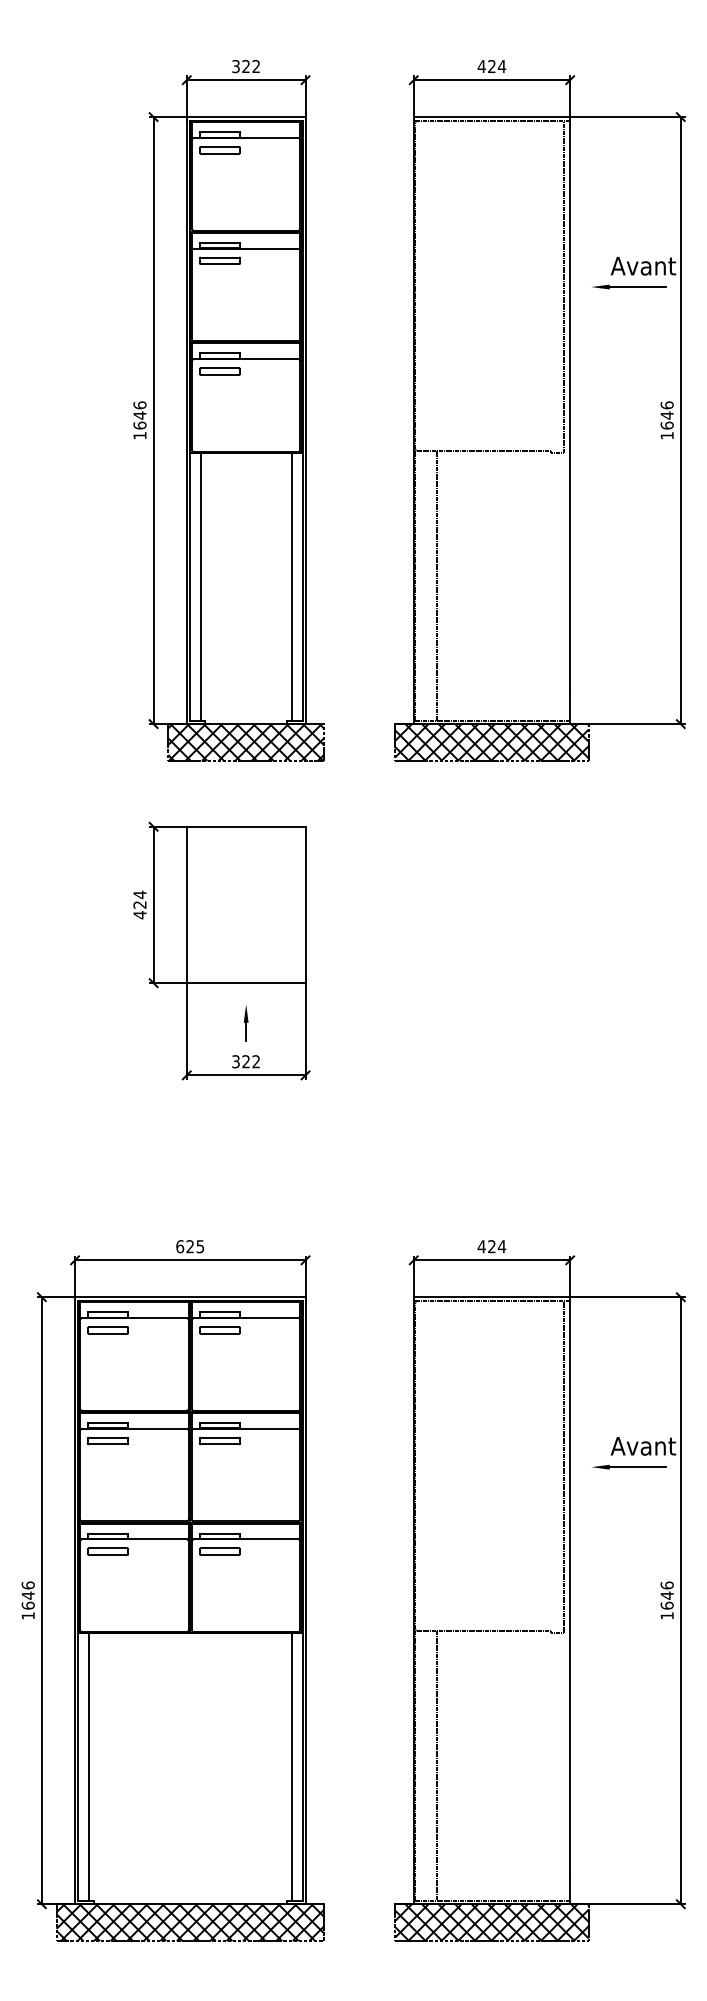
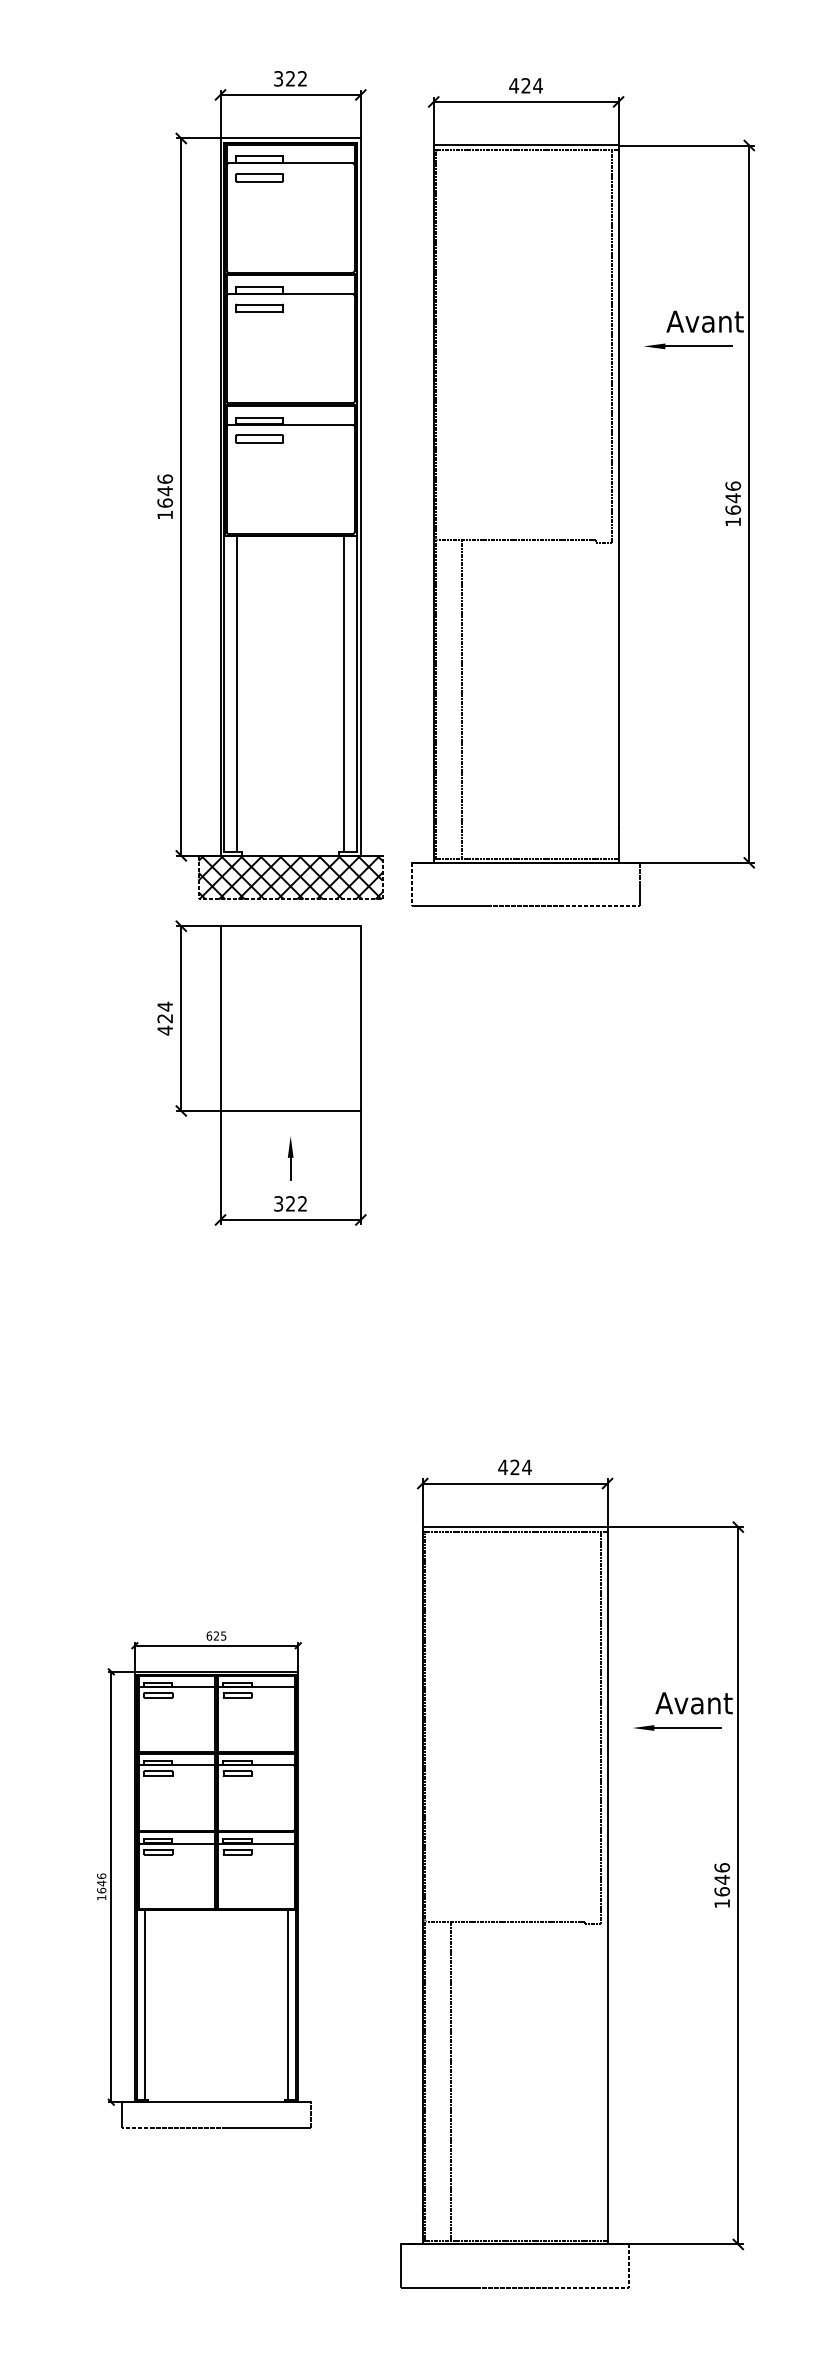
part: (540, 410) -> (583, 492), moved
part: (221, 950) -> (261, 1072), moved
part: (173, 1590) -> (204, 1879), size x0.6
part: (540, 1590) -> (572, 1873), moved

